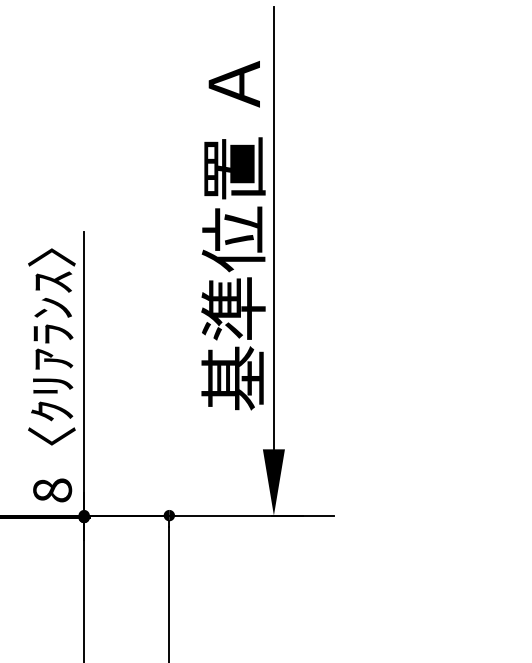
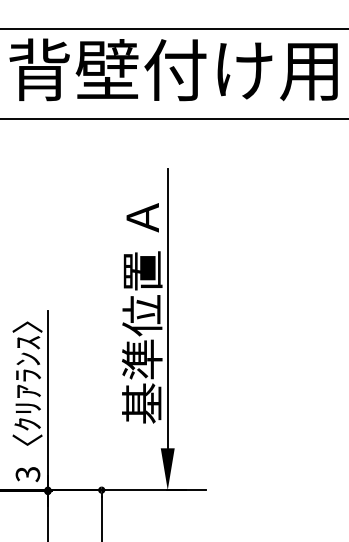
text: (51, 490) -> (27, 474), 8 -> 3

